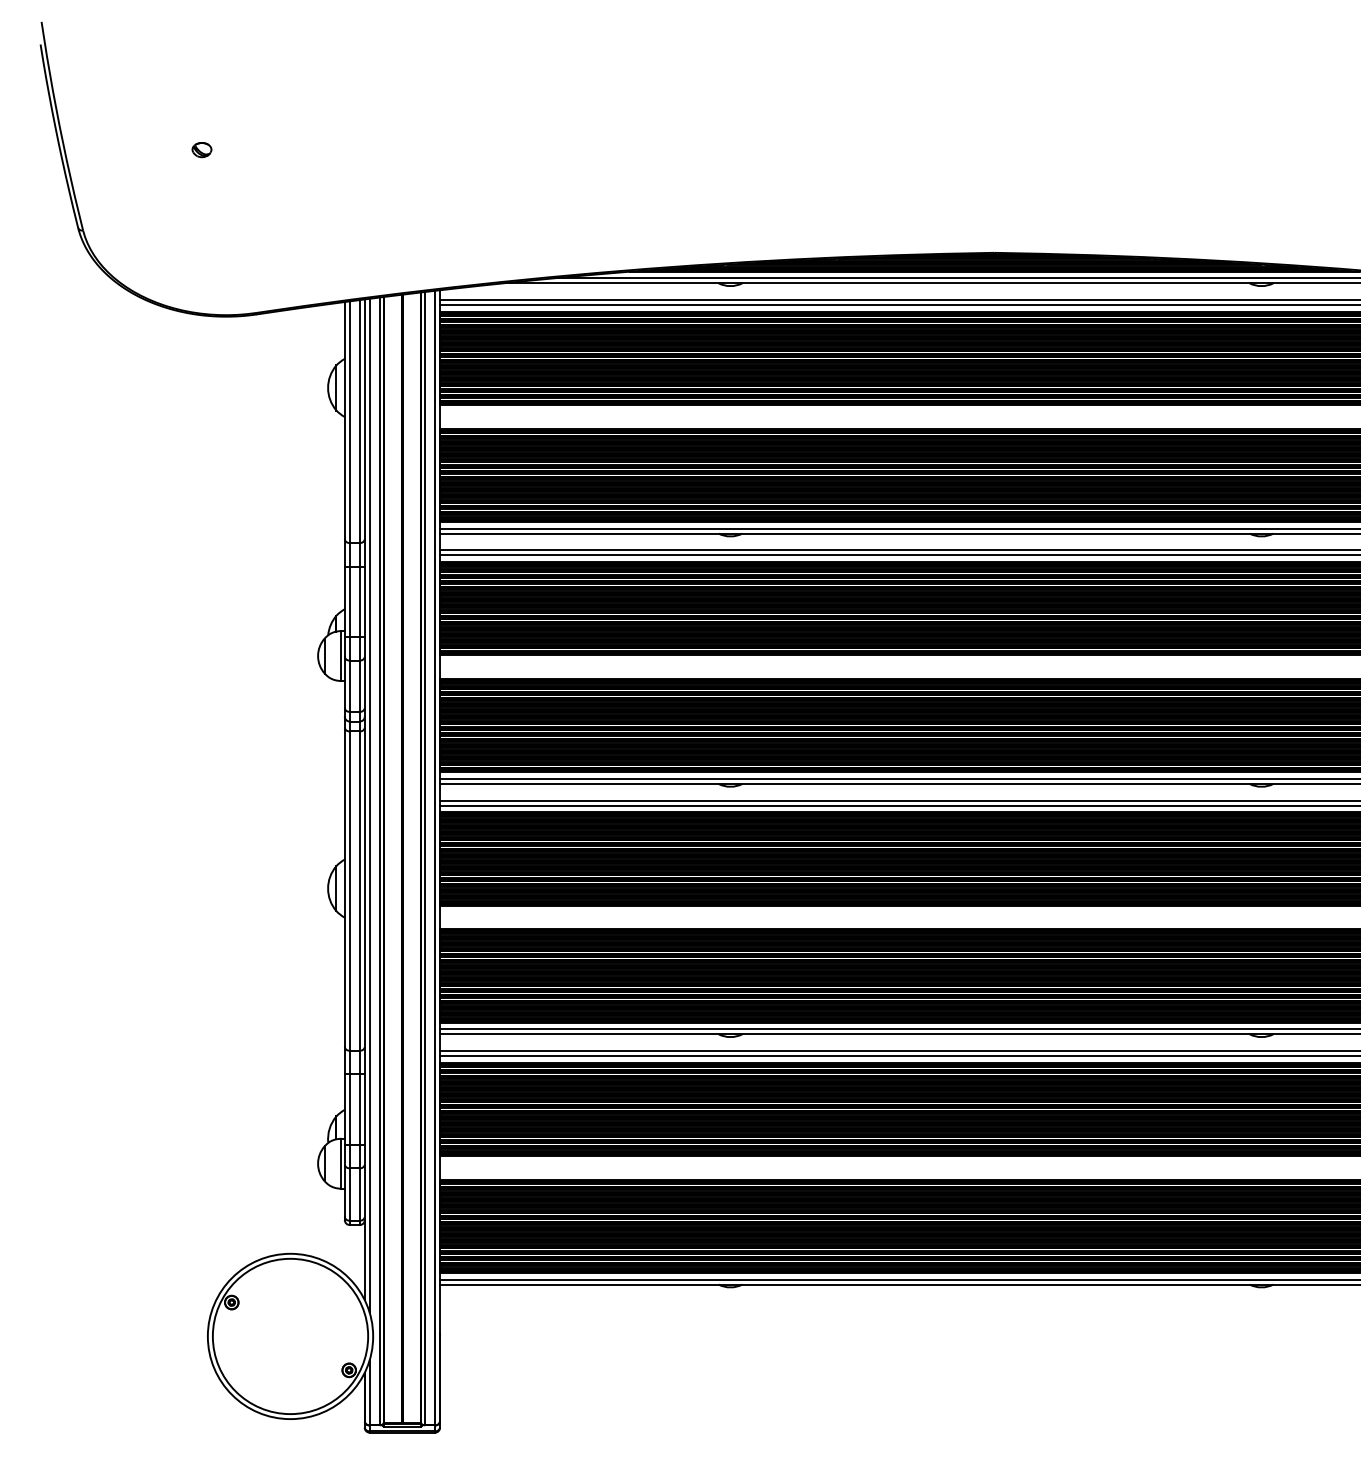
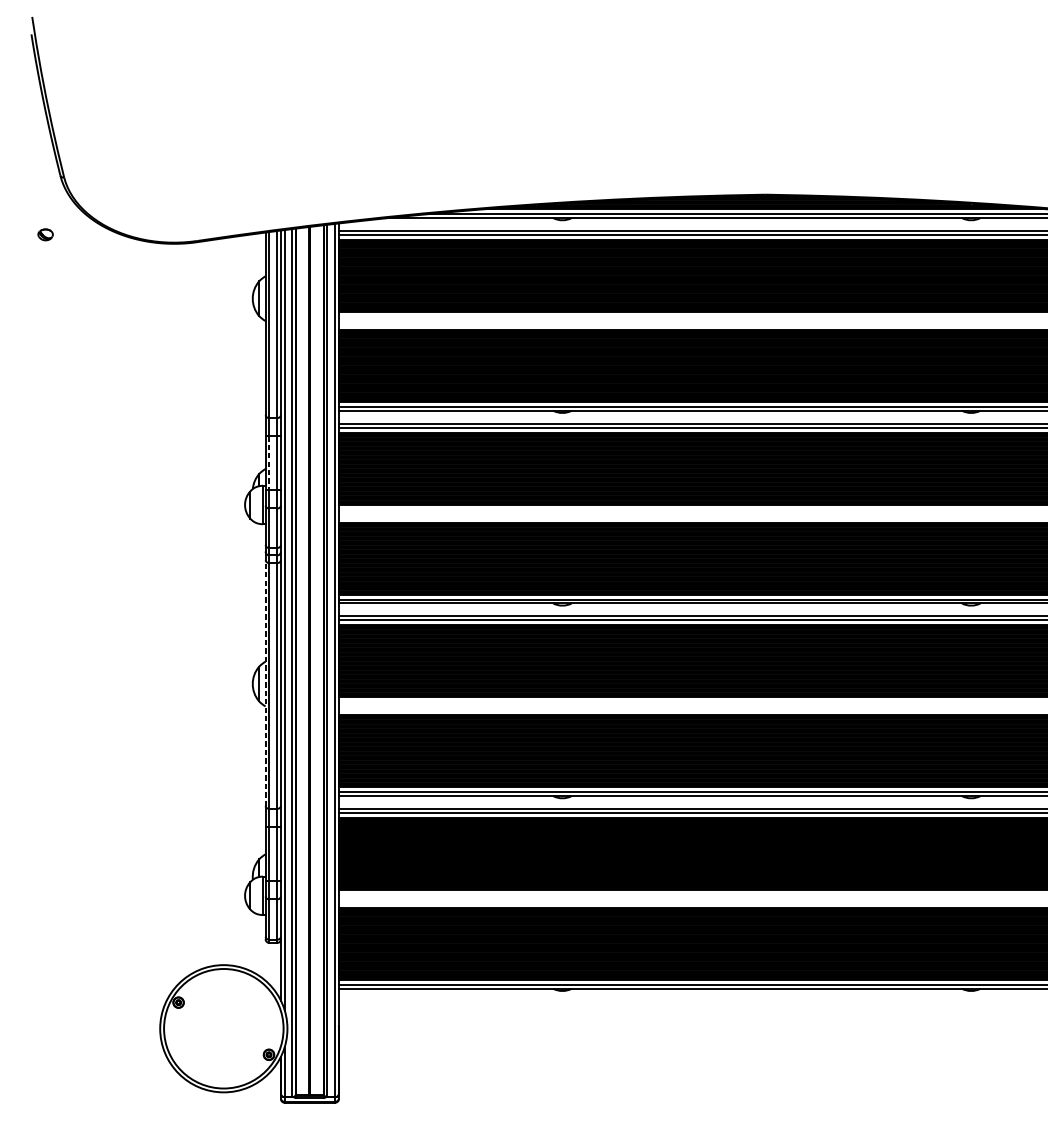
part: (201, 150) -> (45, 235), moved
line: (349, 602) -> (269, 463), solid -> dashed
line: (344, 887) -> (265, 683), solid -> dashed

